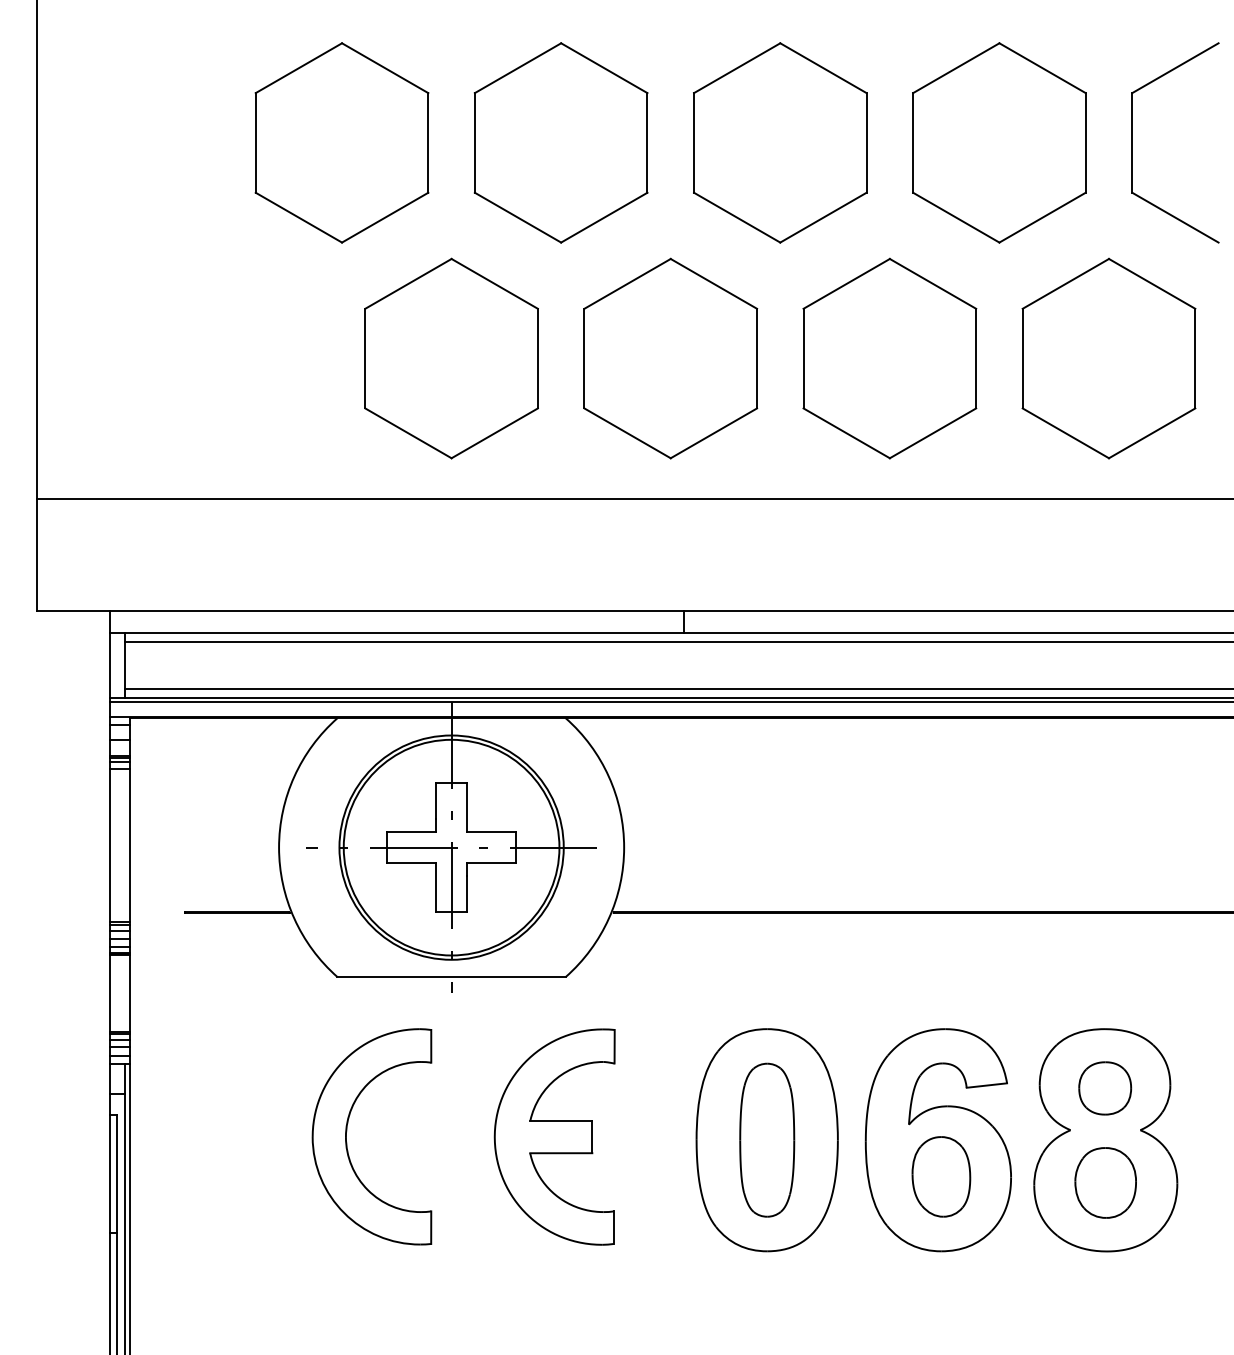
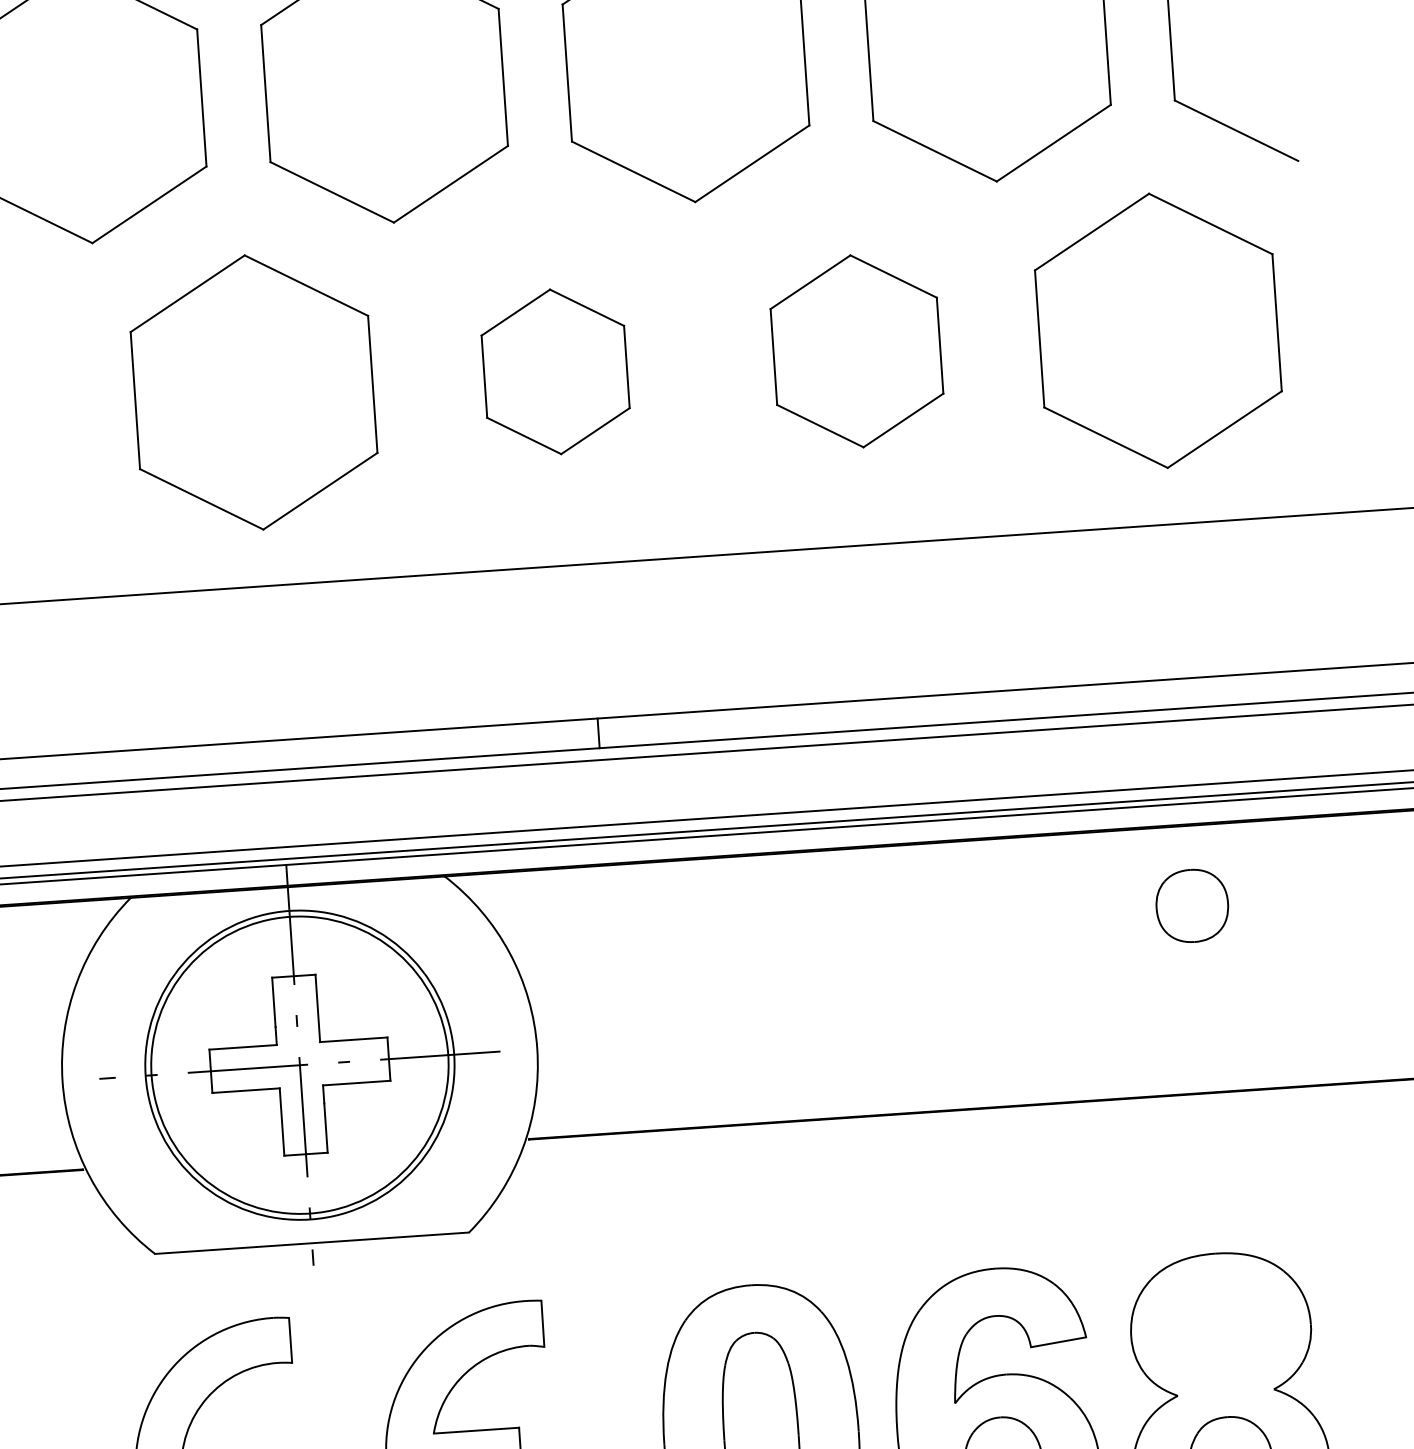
part: (670, 358) -> (555, 371), size x0.6
part: (889, 358) -> (856, 351), size x0.7
part: (1105, 1088) -> (1192, 906), moved

